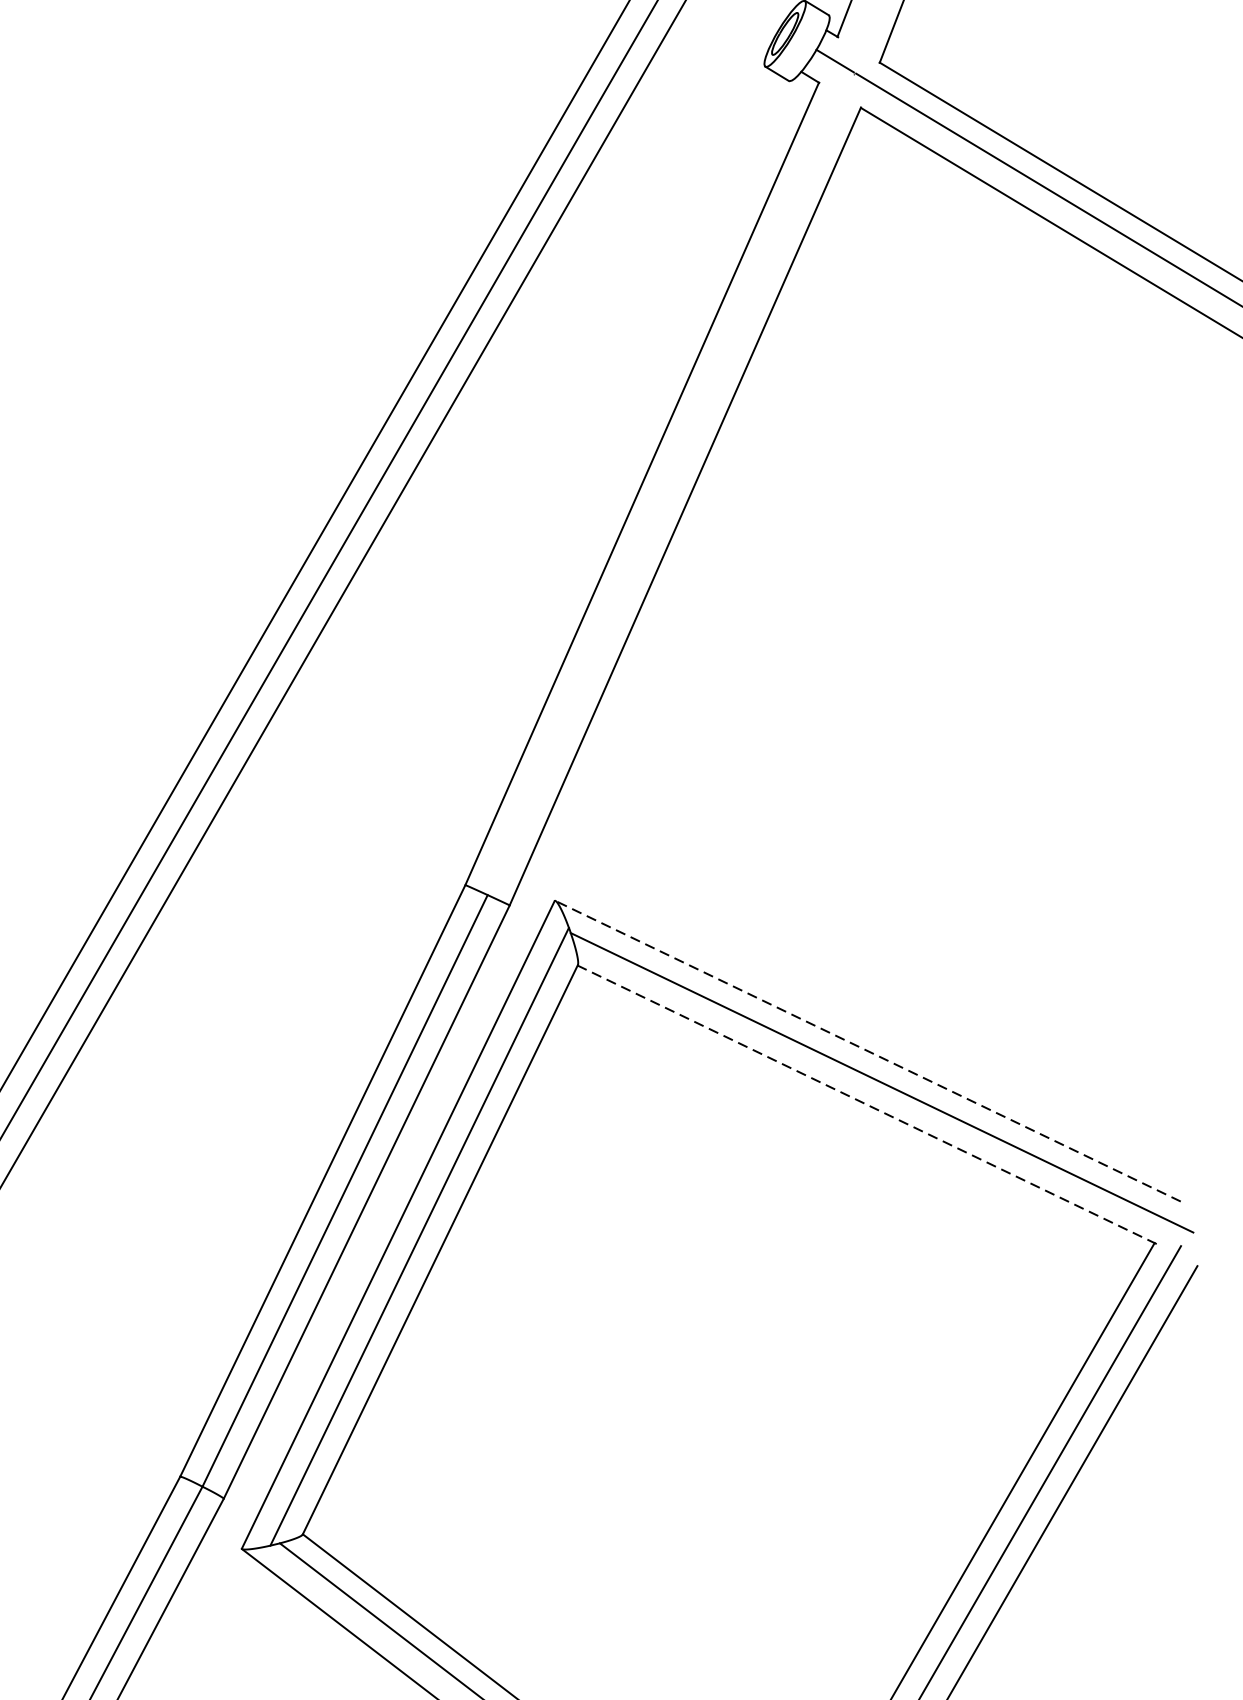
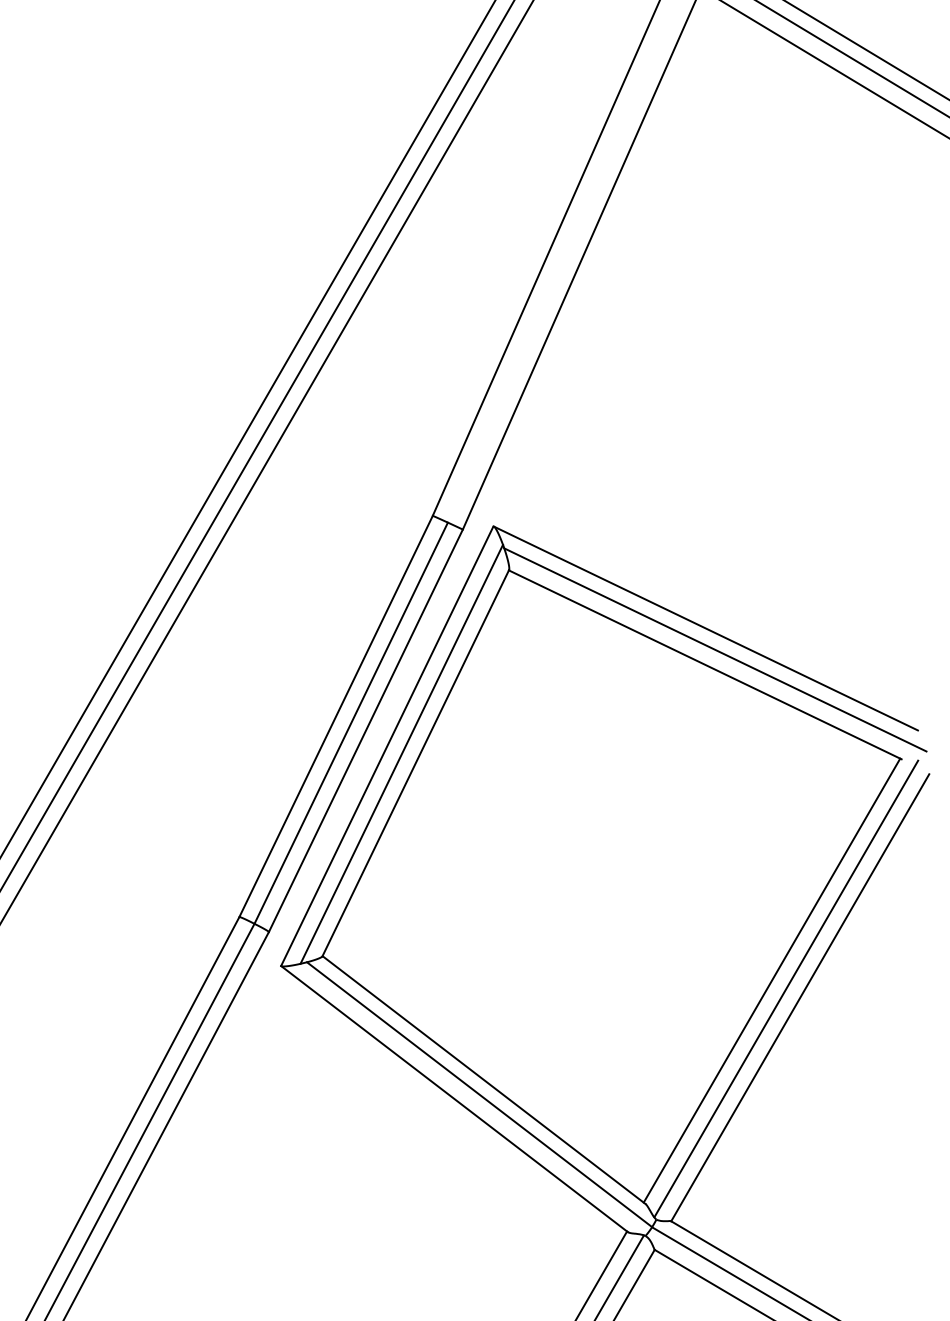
line: (867, 1051) -> (705, 628), dashed -> solid
line: (867, 1104) -> (705, 664), dashed -> solid

